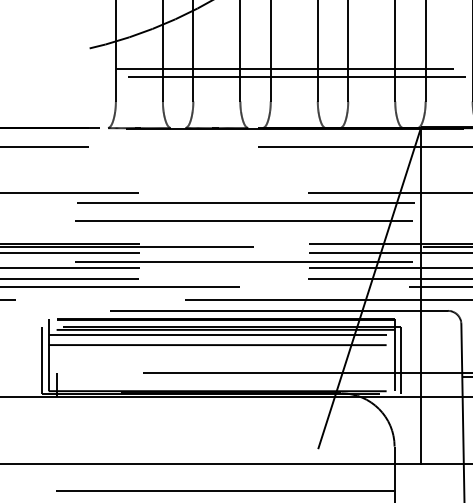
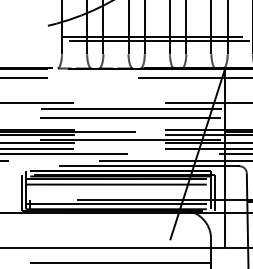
line: (221, 380) -> (118, 203), added

